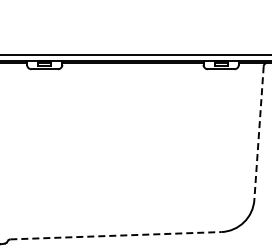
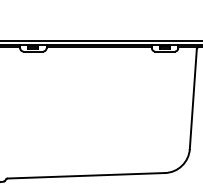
line: (259, 133) -> (193, 99), dashed -> solid
line: (115, 235) -> (86, 175), dashed -> solid

